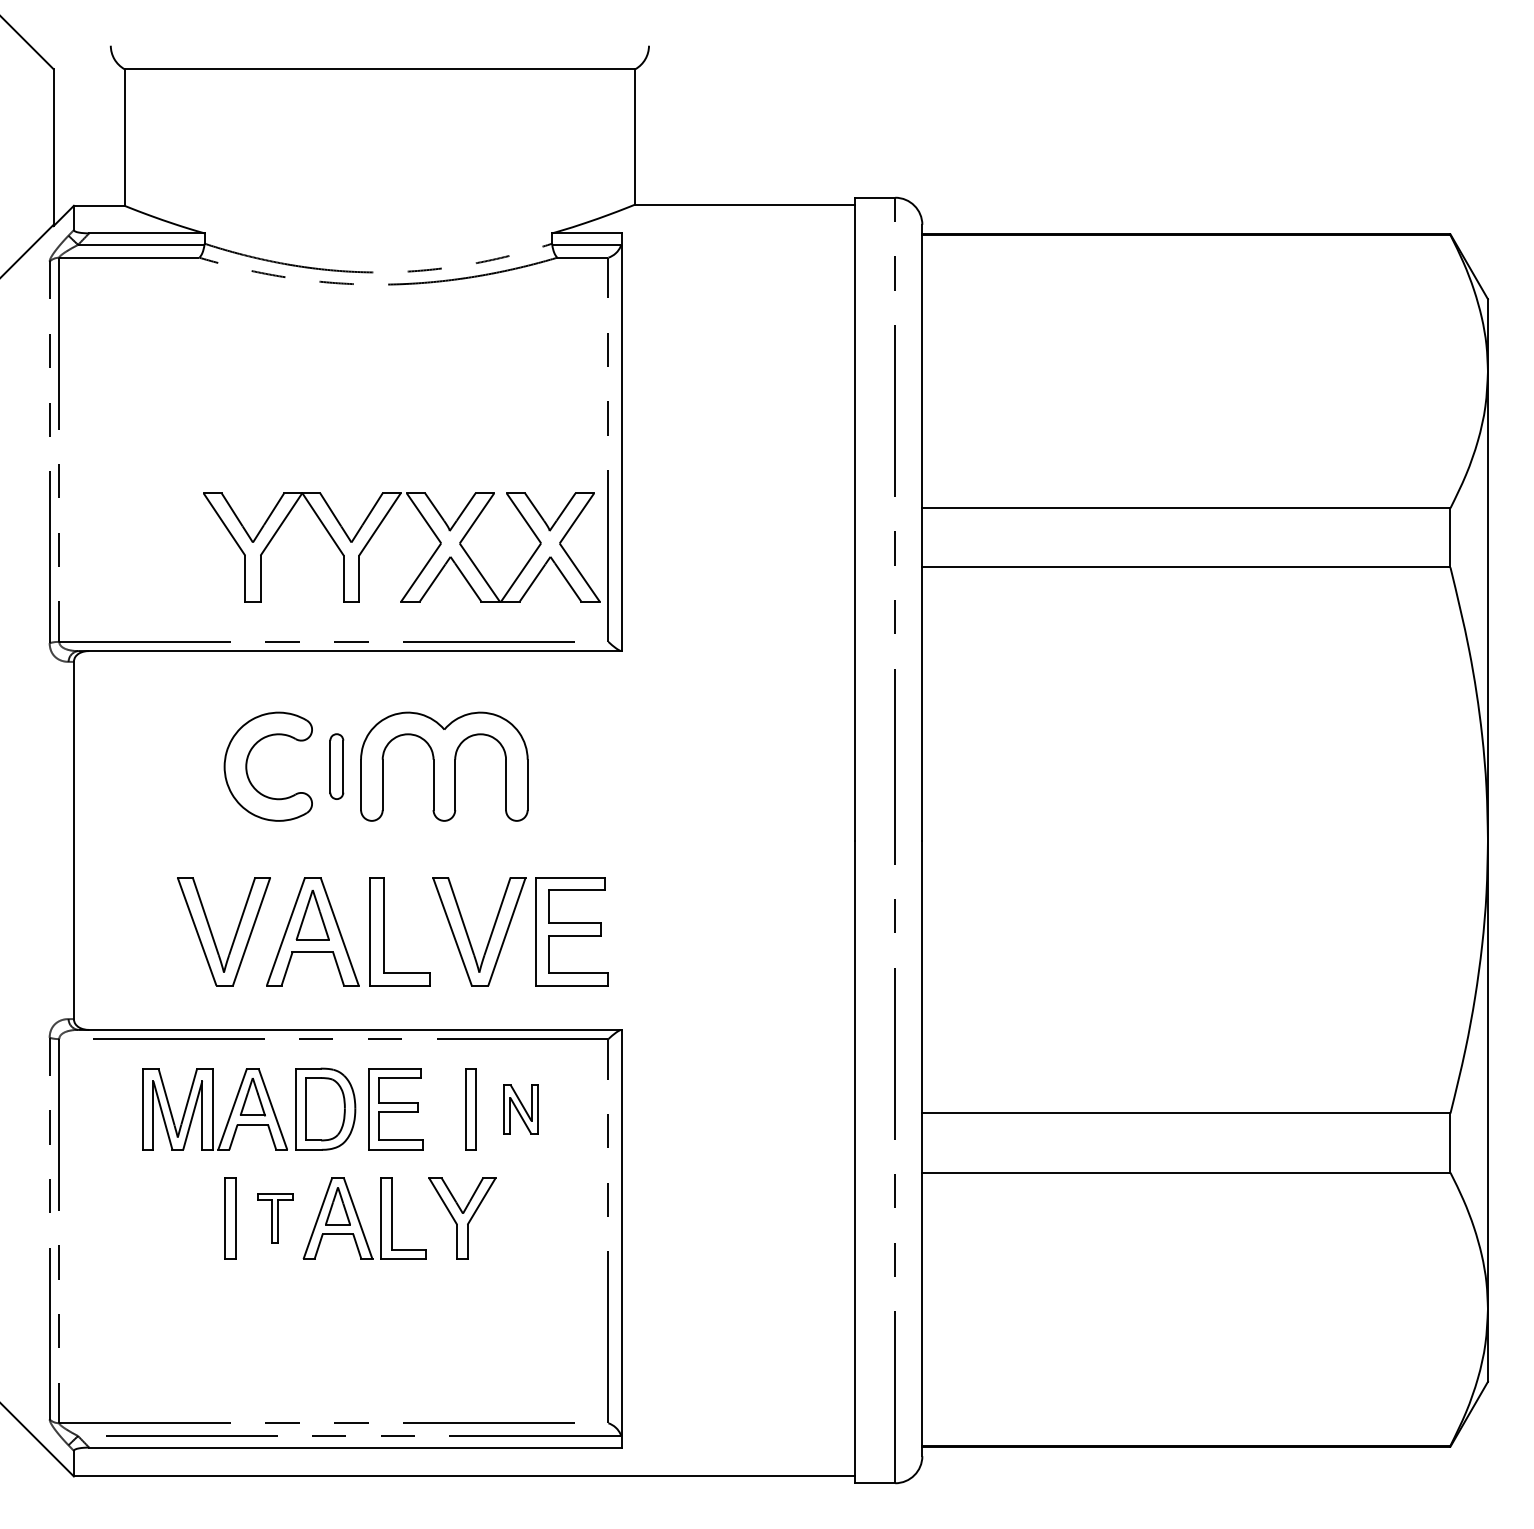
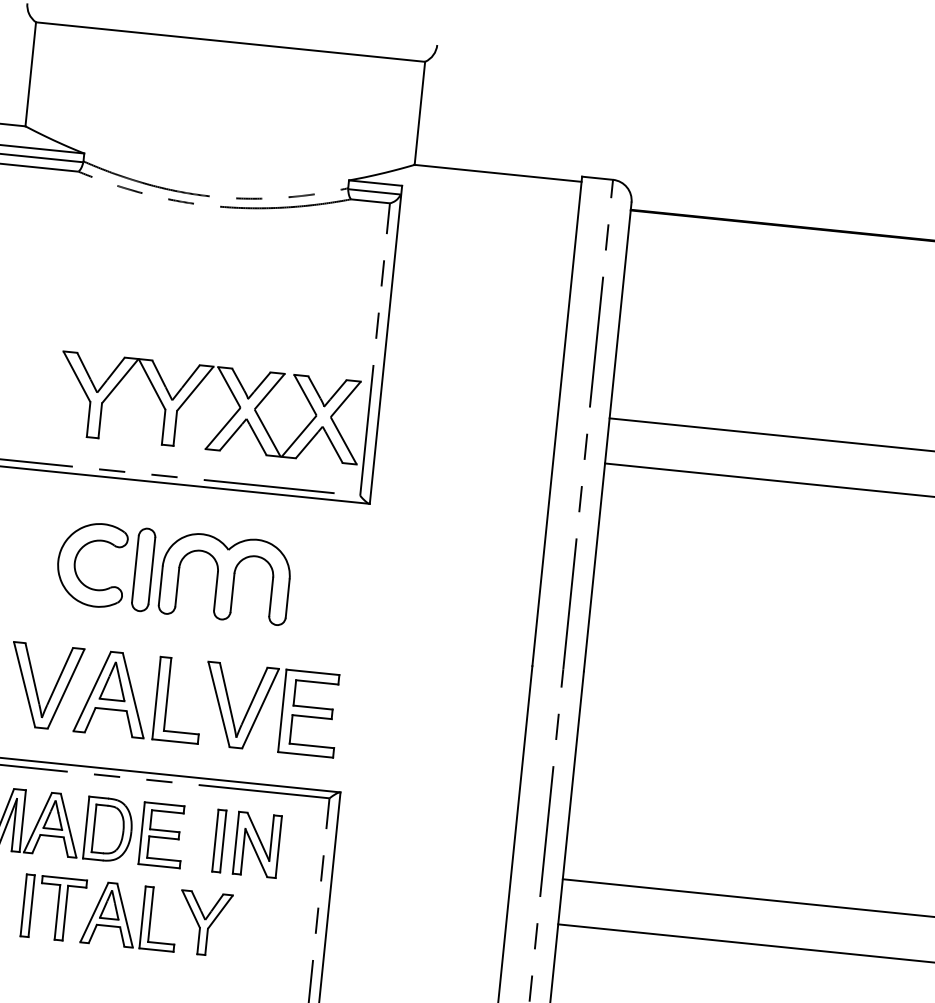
part: (336, 766) -> (143, 569), size x1.67
part: (520, 1109) -> (257, 845), size x1.67
part: (274, 1218) -> (61, 909), size x1.67

